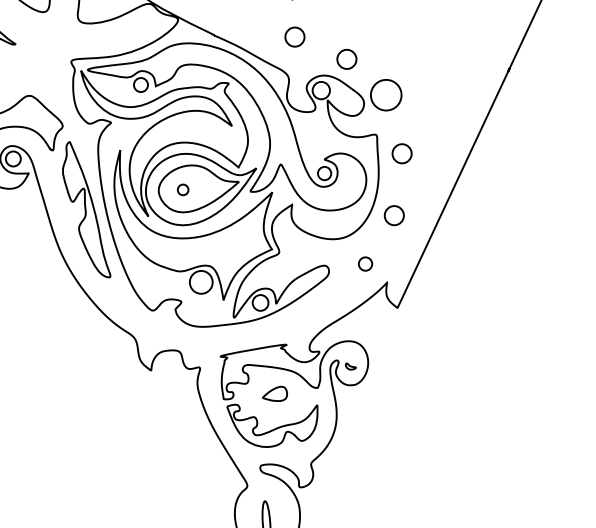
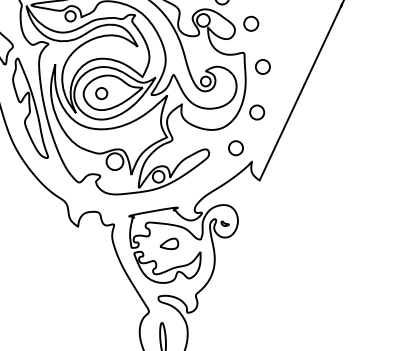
circle: (385, 94) -> (250, 23), size x0.62
circle: (182, 189) -> (101, 93), size x1.43
circle: (365, 263) -> (235, 147), size x1.43

